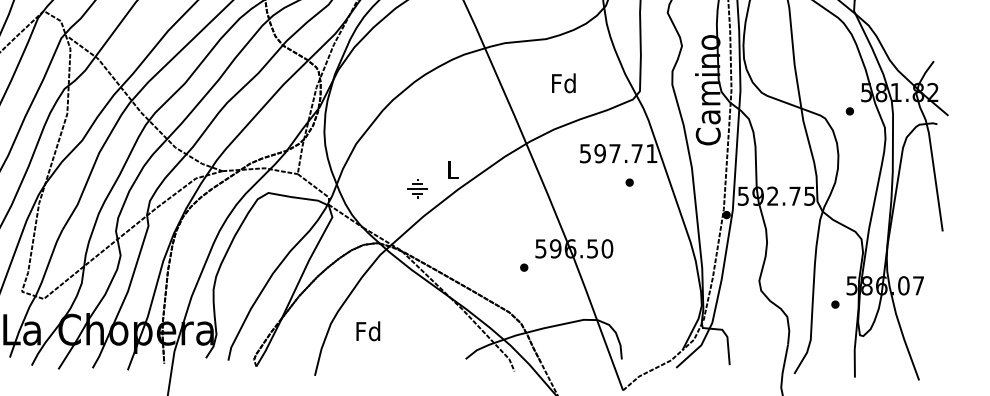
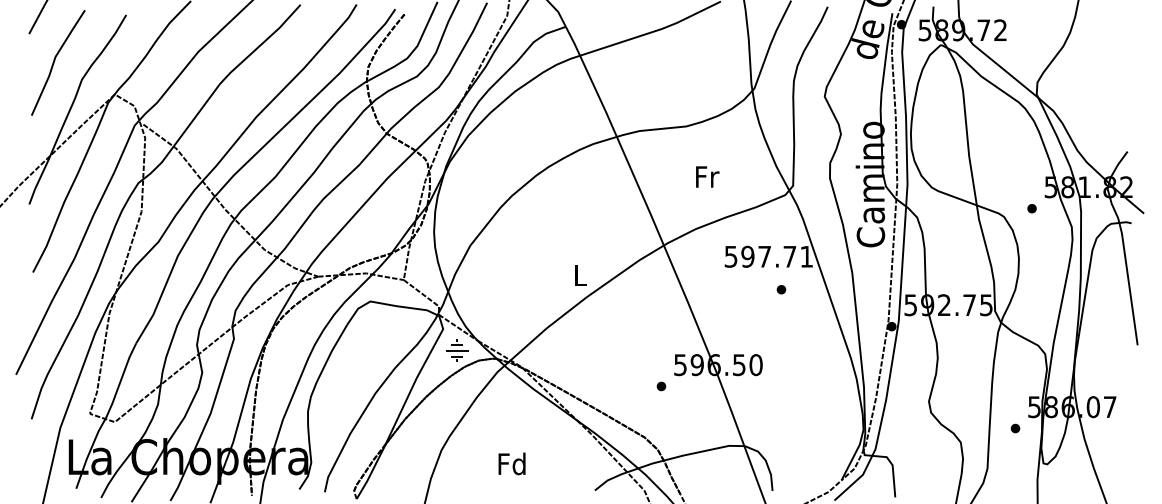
text: (563, 83) -> (706, 176), Fd -> Fr
part: (417, 188) -> (457, 350), moved
text: (367, 330) -> (511, 463), moved

